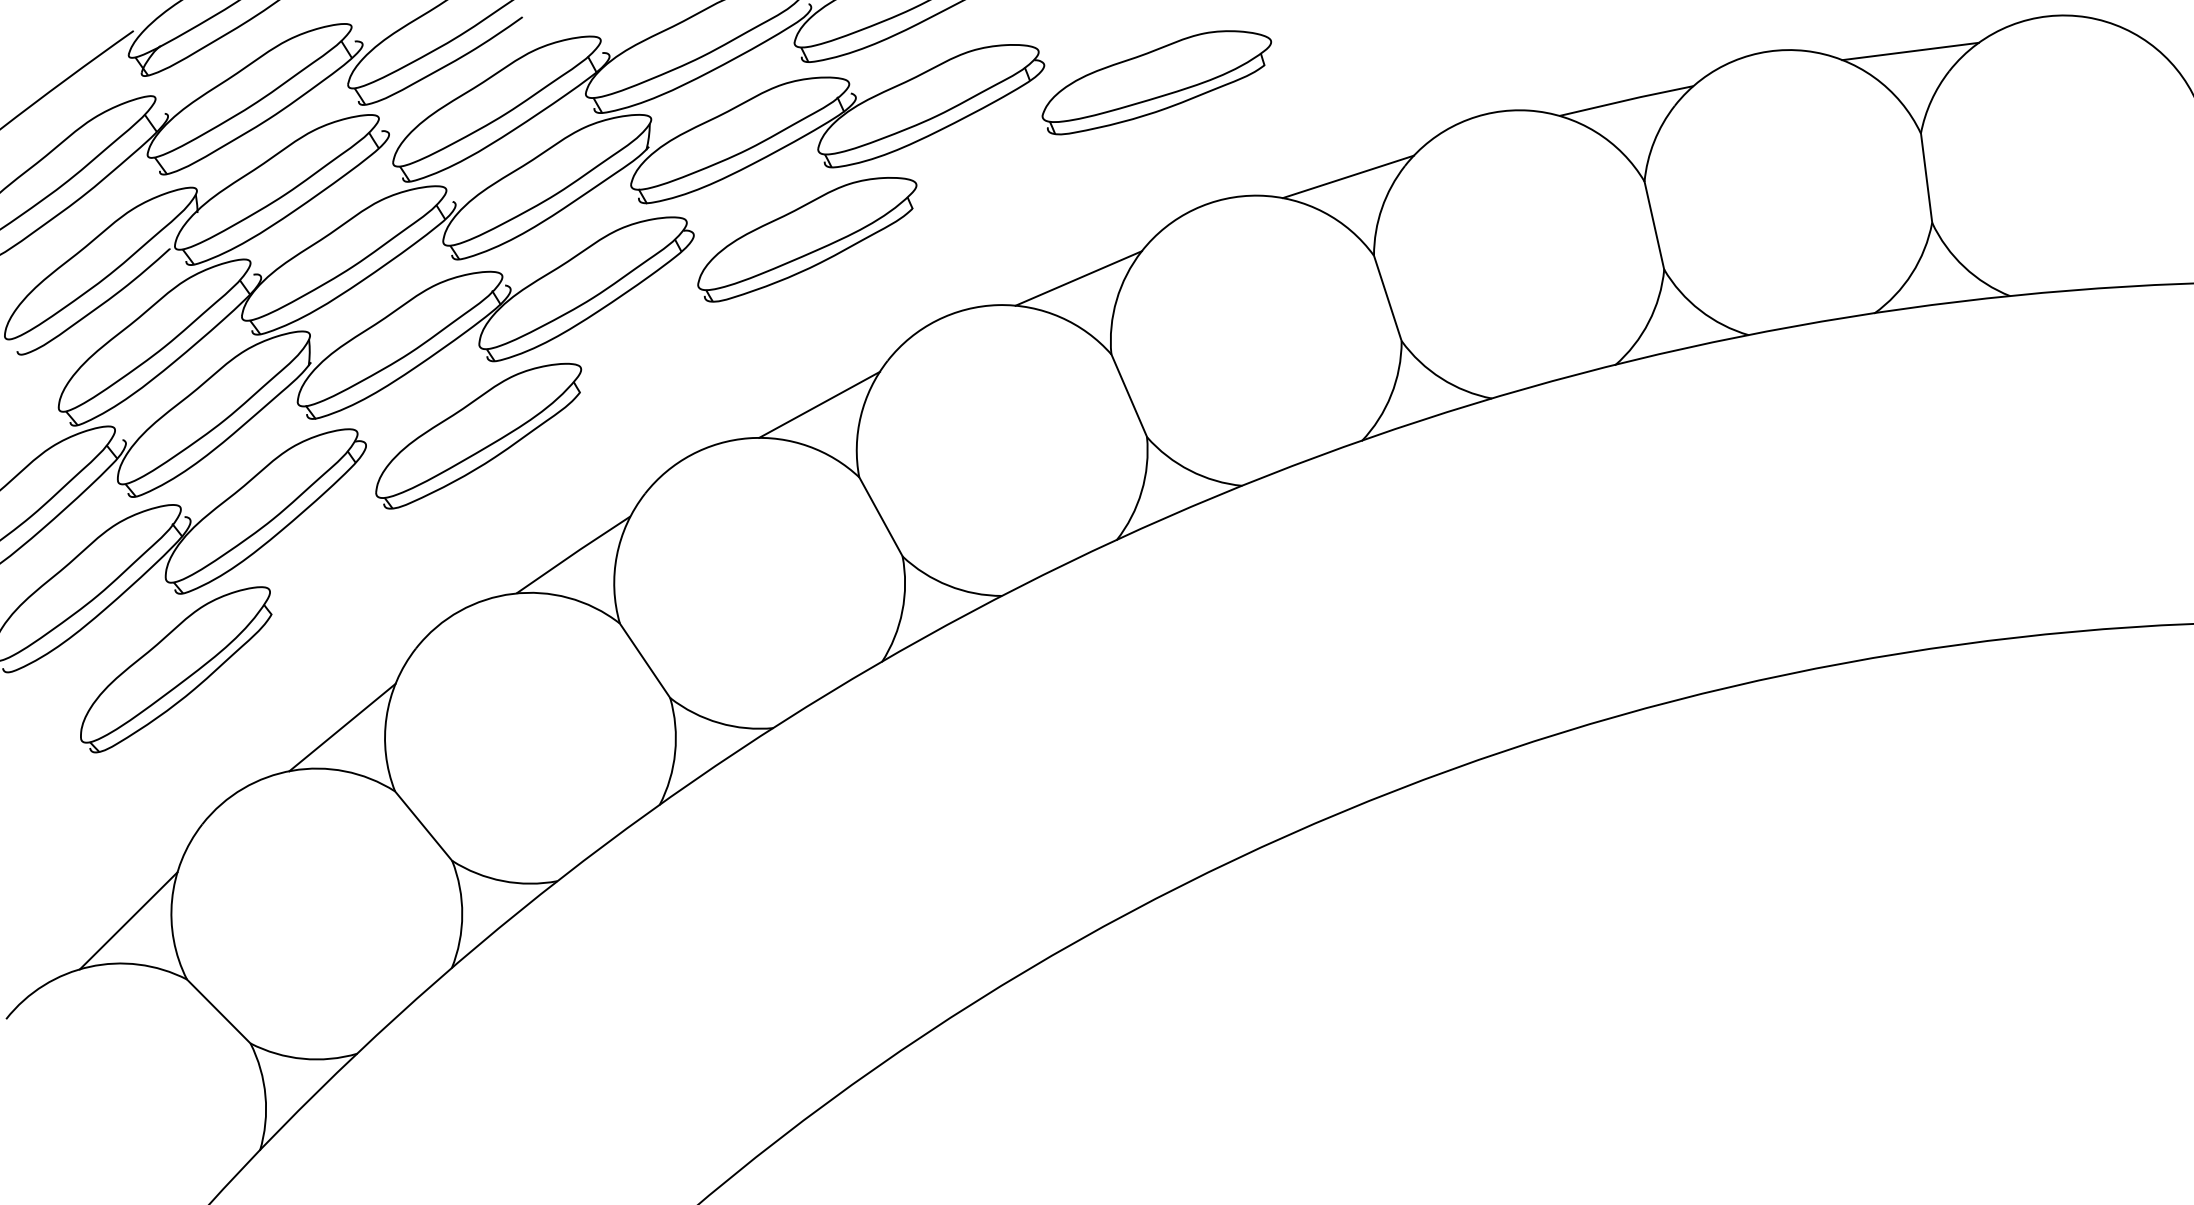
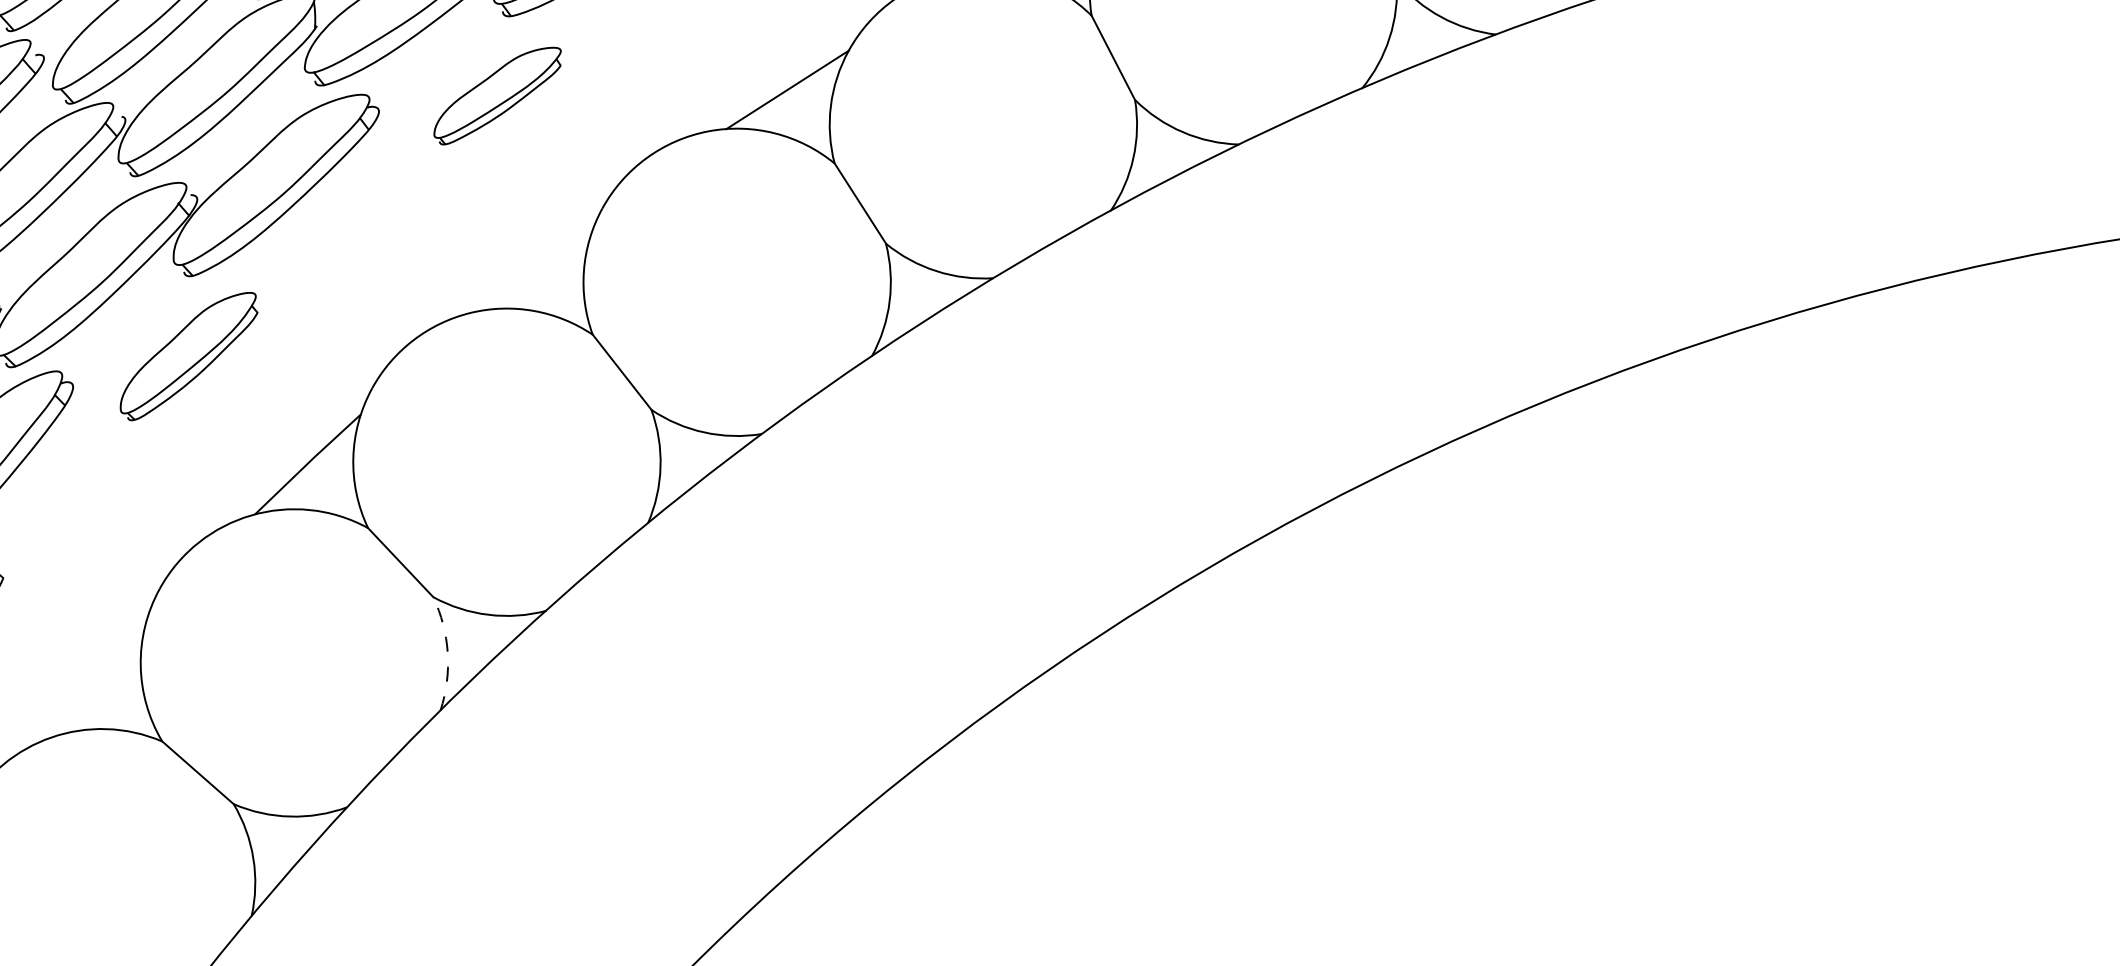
part: (807, 239) -> (498, 95), size x0.6
line: (819, 404) -> (538, 265), removed
part: (478, 435) -> (188, 356), size x0.7
line: (342, 727) -> (96, 683), removed
arc: (675, 752) -> (448, 653), solid -> dashed

